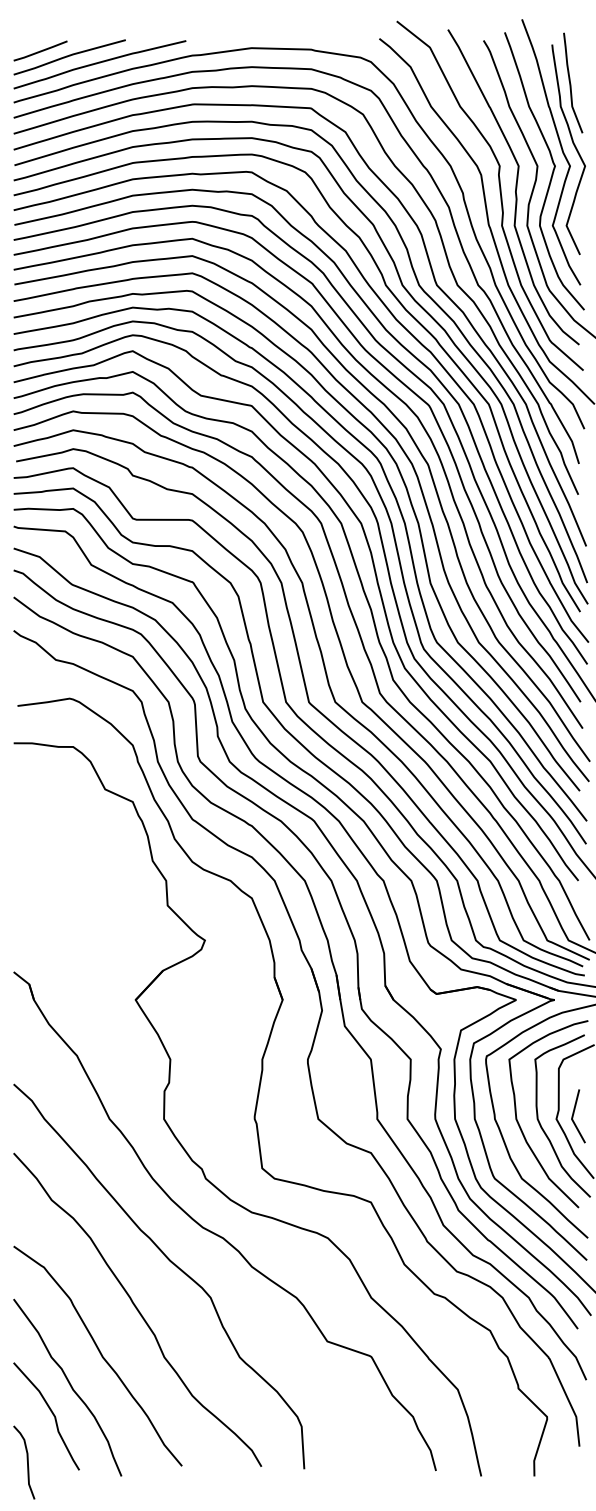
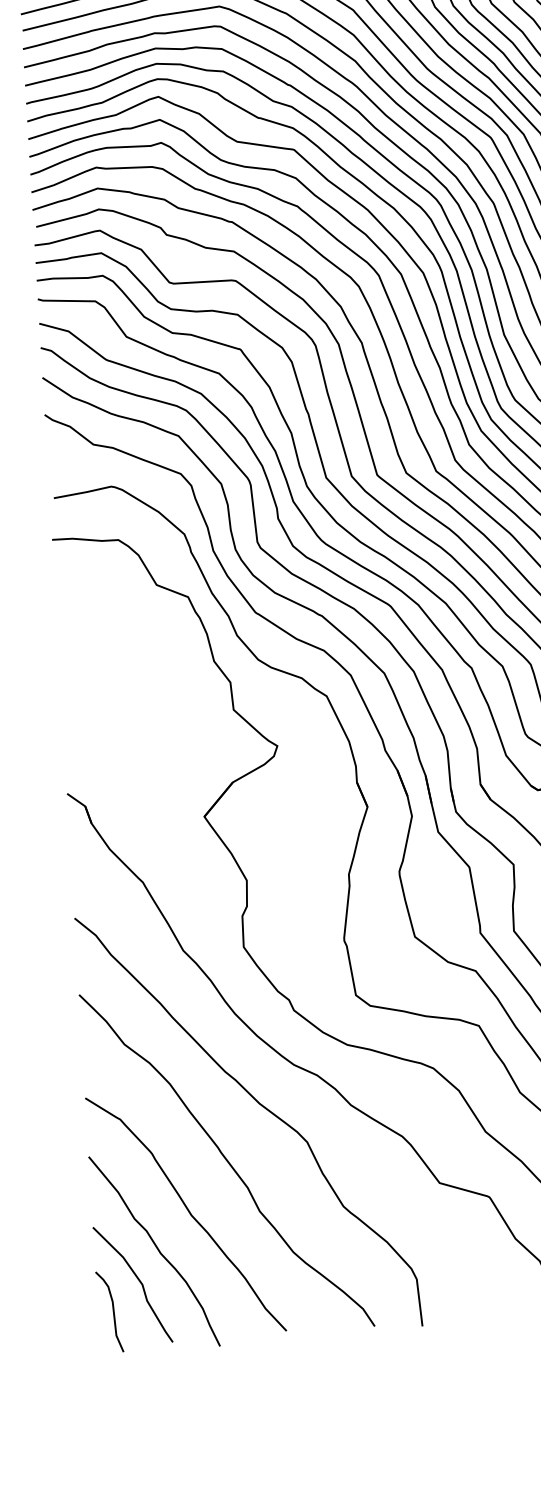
curve: (26, 1460) -> (112, 1309), moved

